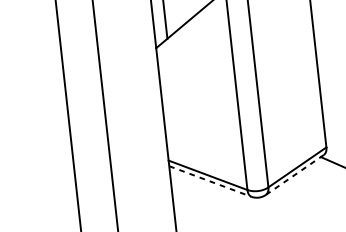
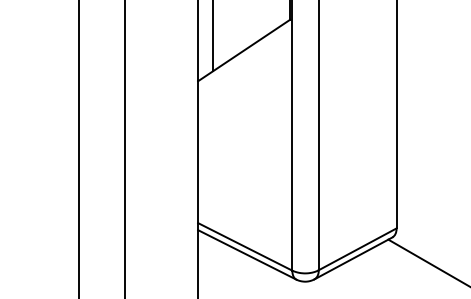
line: (294, 175) -> (353, 258), dashed -> solid
line: (210, 181) -> (247, 255), dashed -> solid

